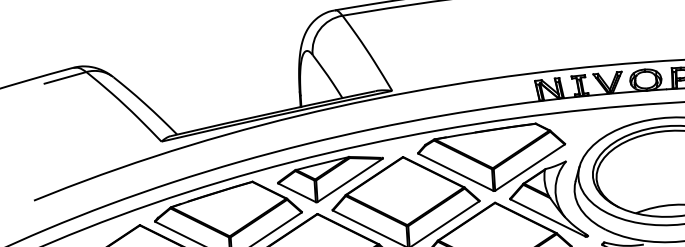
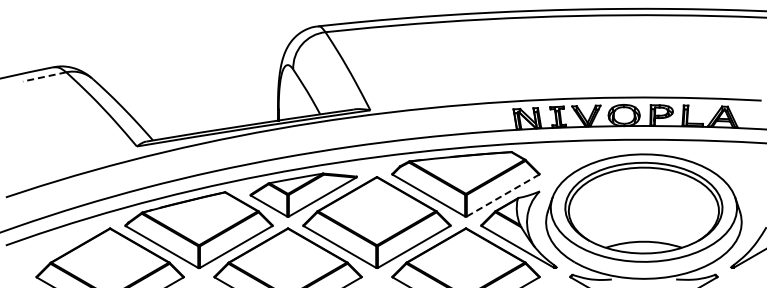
line: (64, 78) -> (44, 77), solid -> dashed
line: (530, 167) -> (503, 195), solid -> dashed

